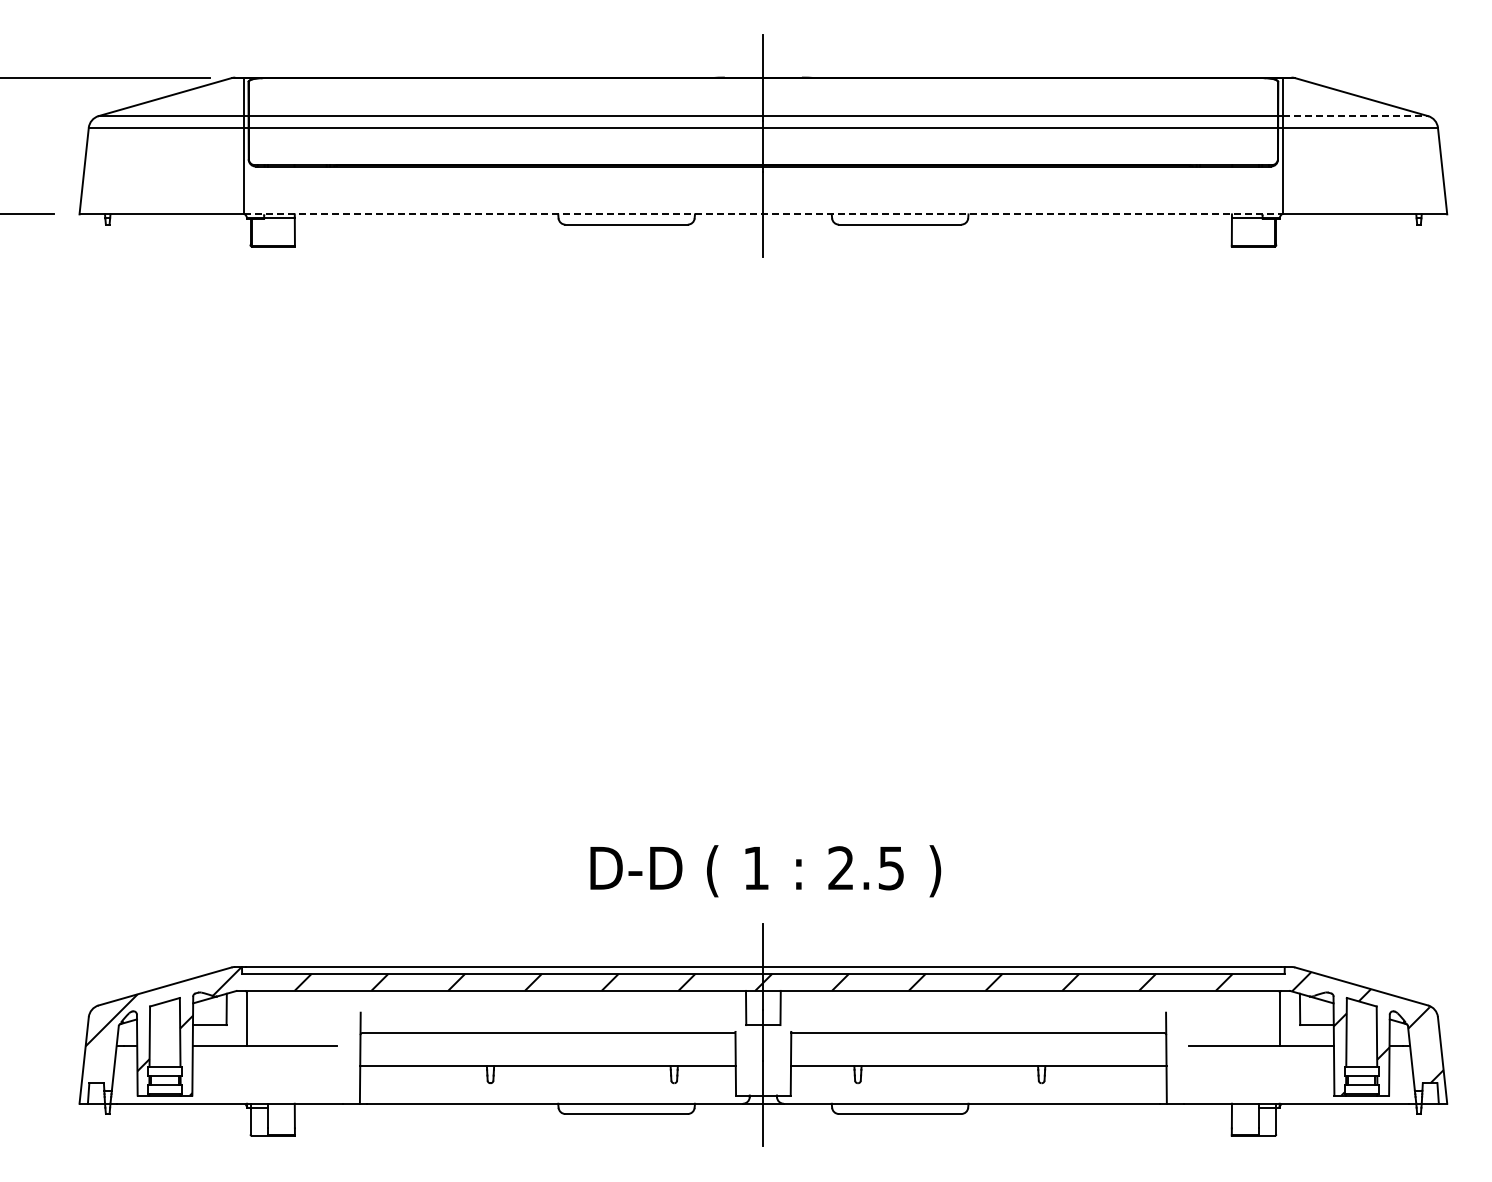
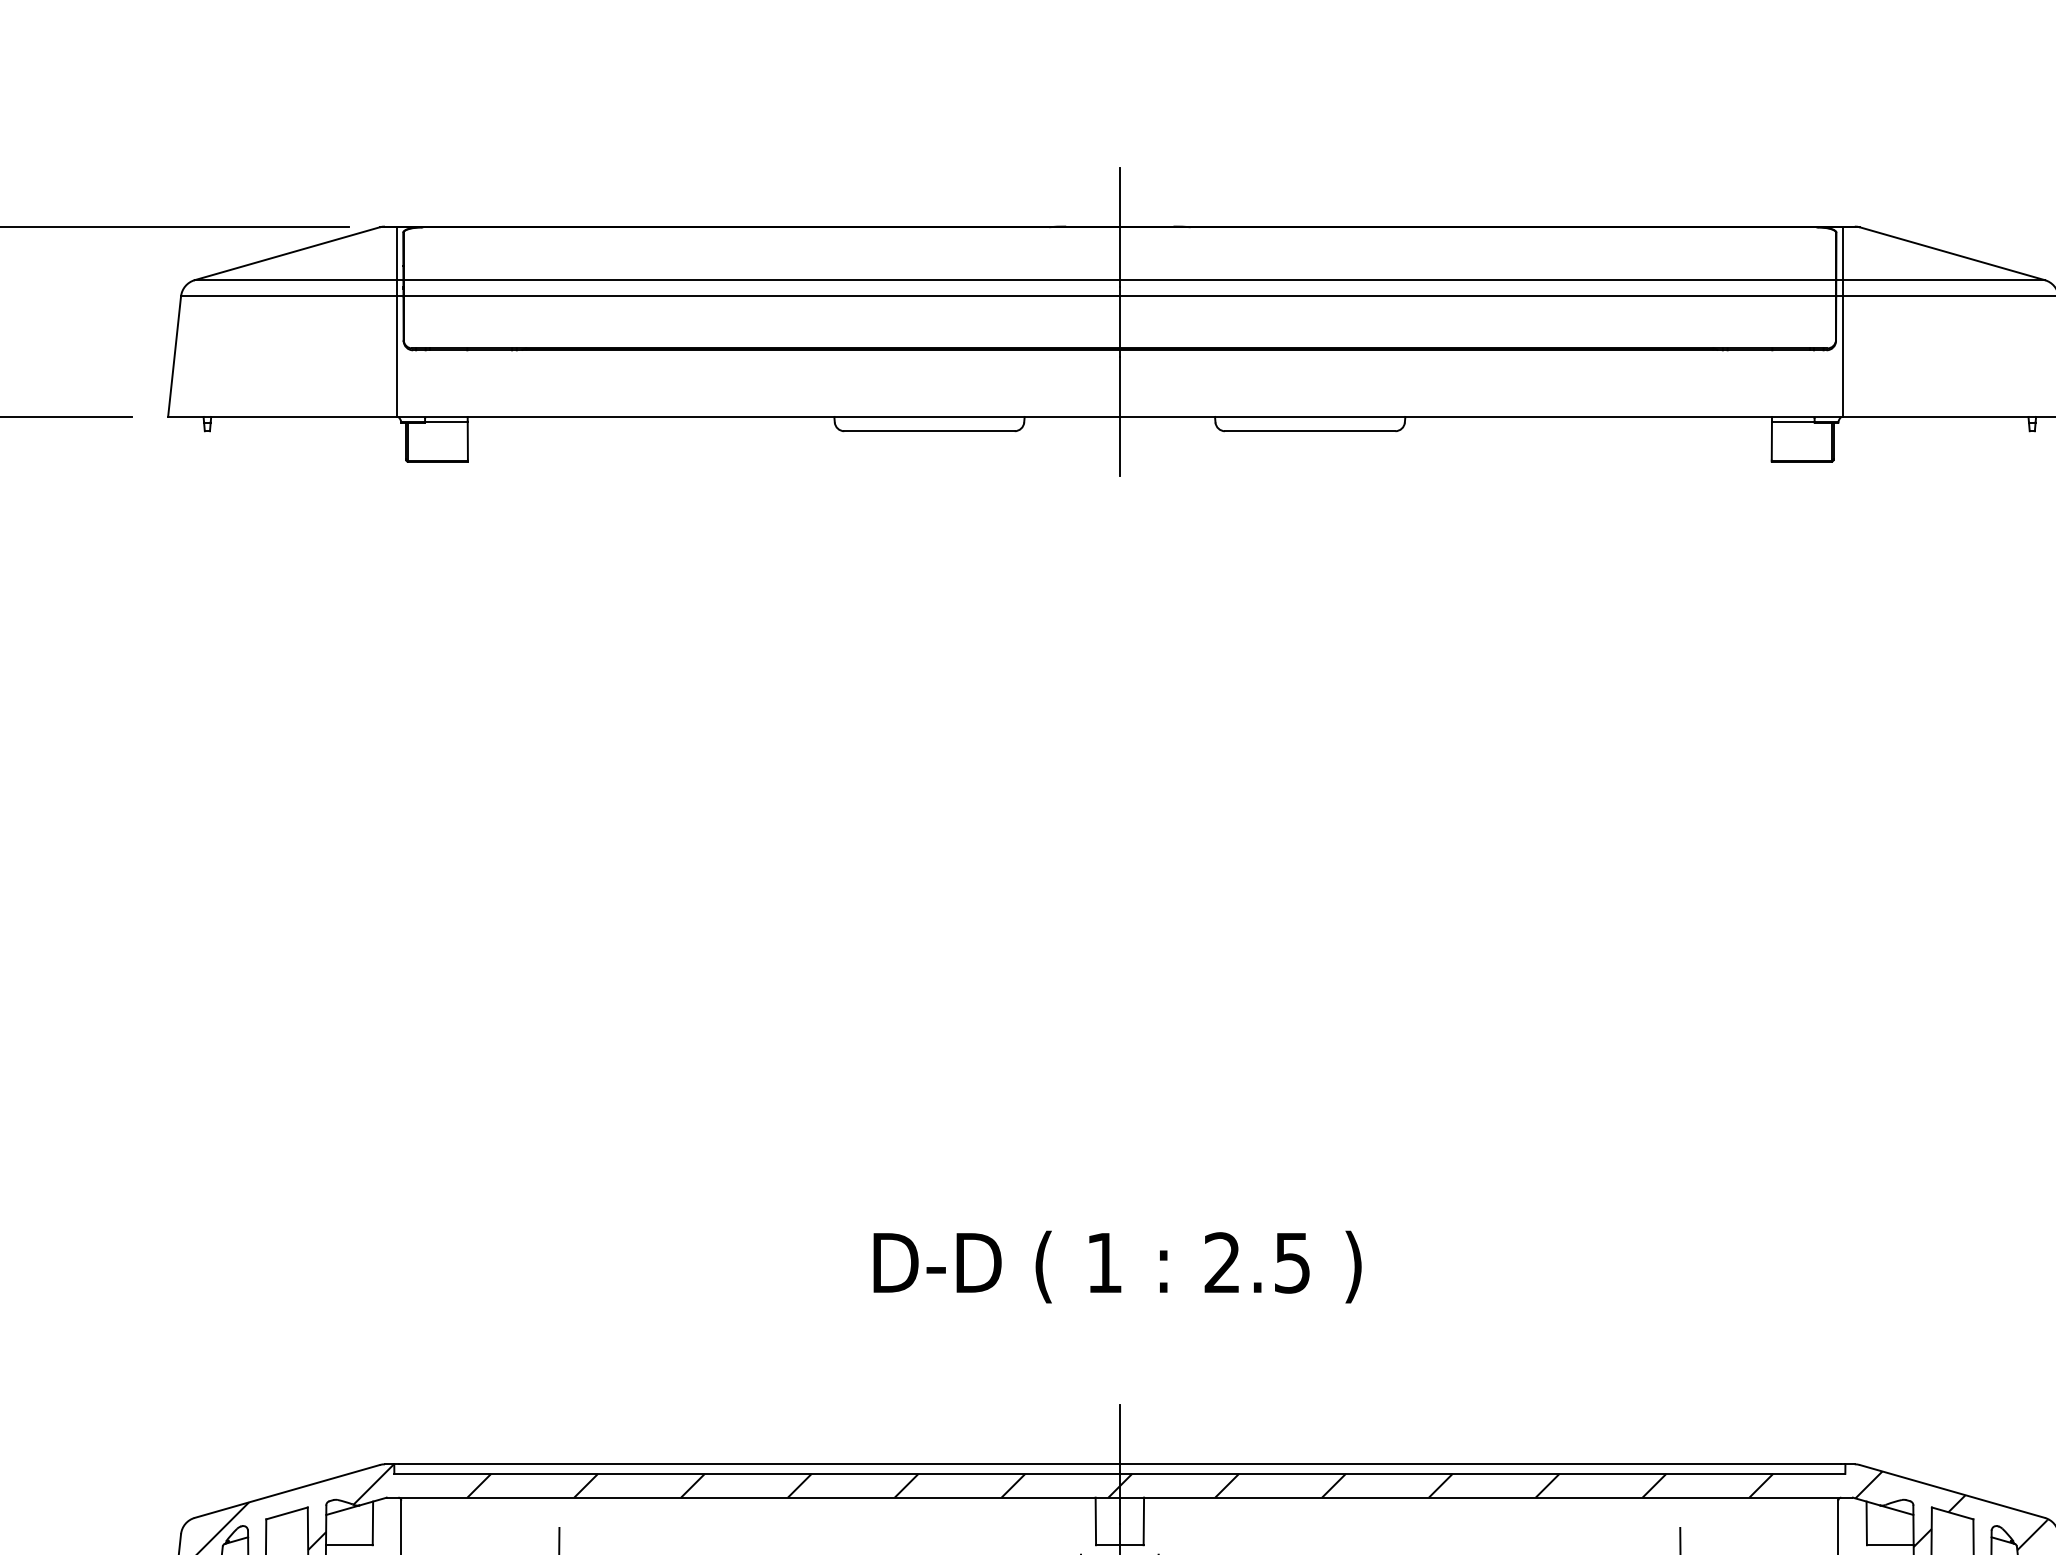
line: (1355, 116) -> (1943, 280), dashed -> solid
line: (763, 214) -> (1120, 417), dashed -> solid
text: (765, 871) -> (1117, 1267), moved

